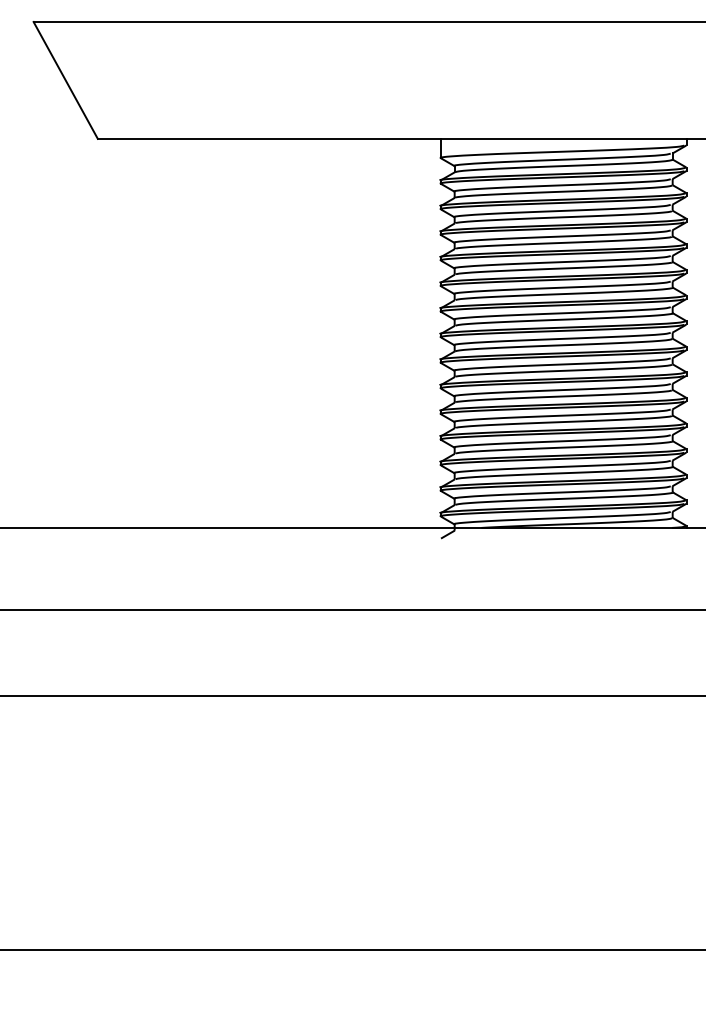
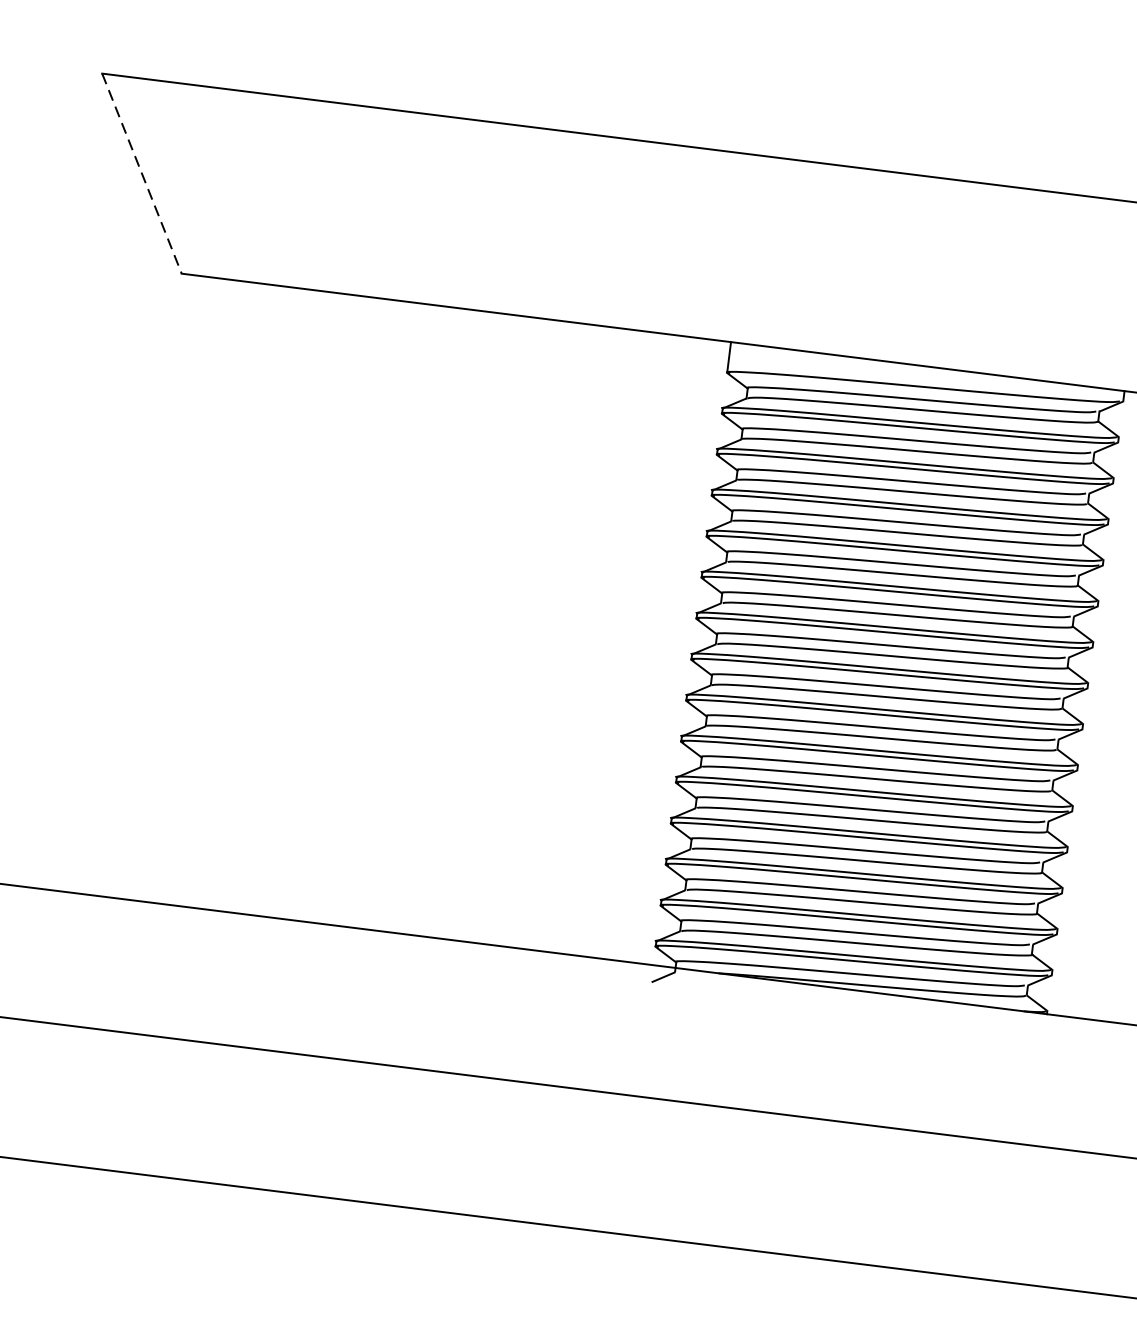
line: (65, 80) -> (141, 173), solid -> dashed

